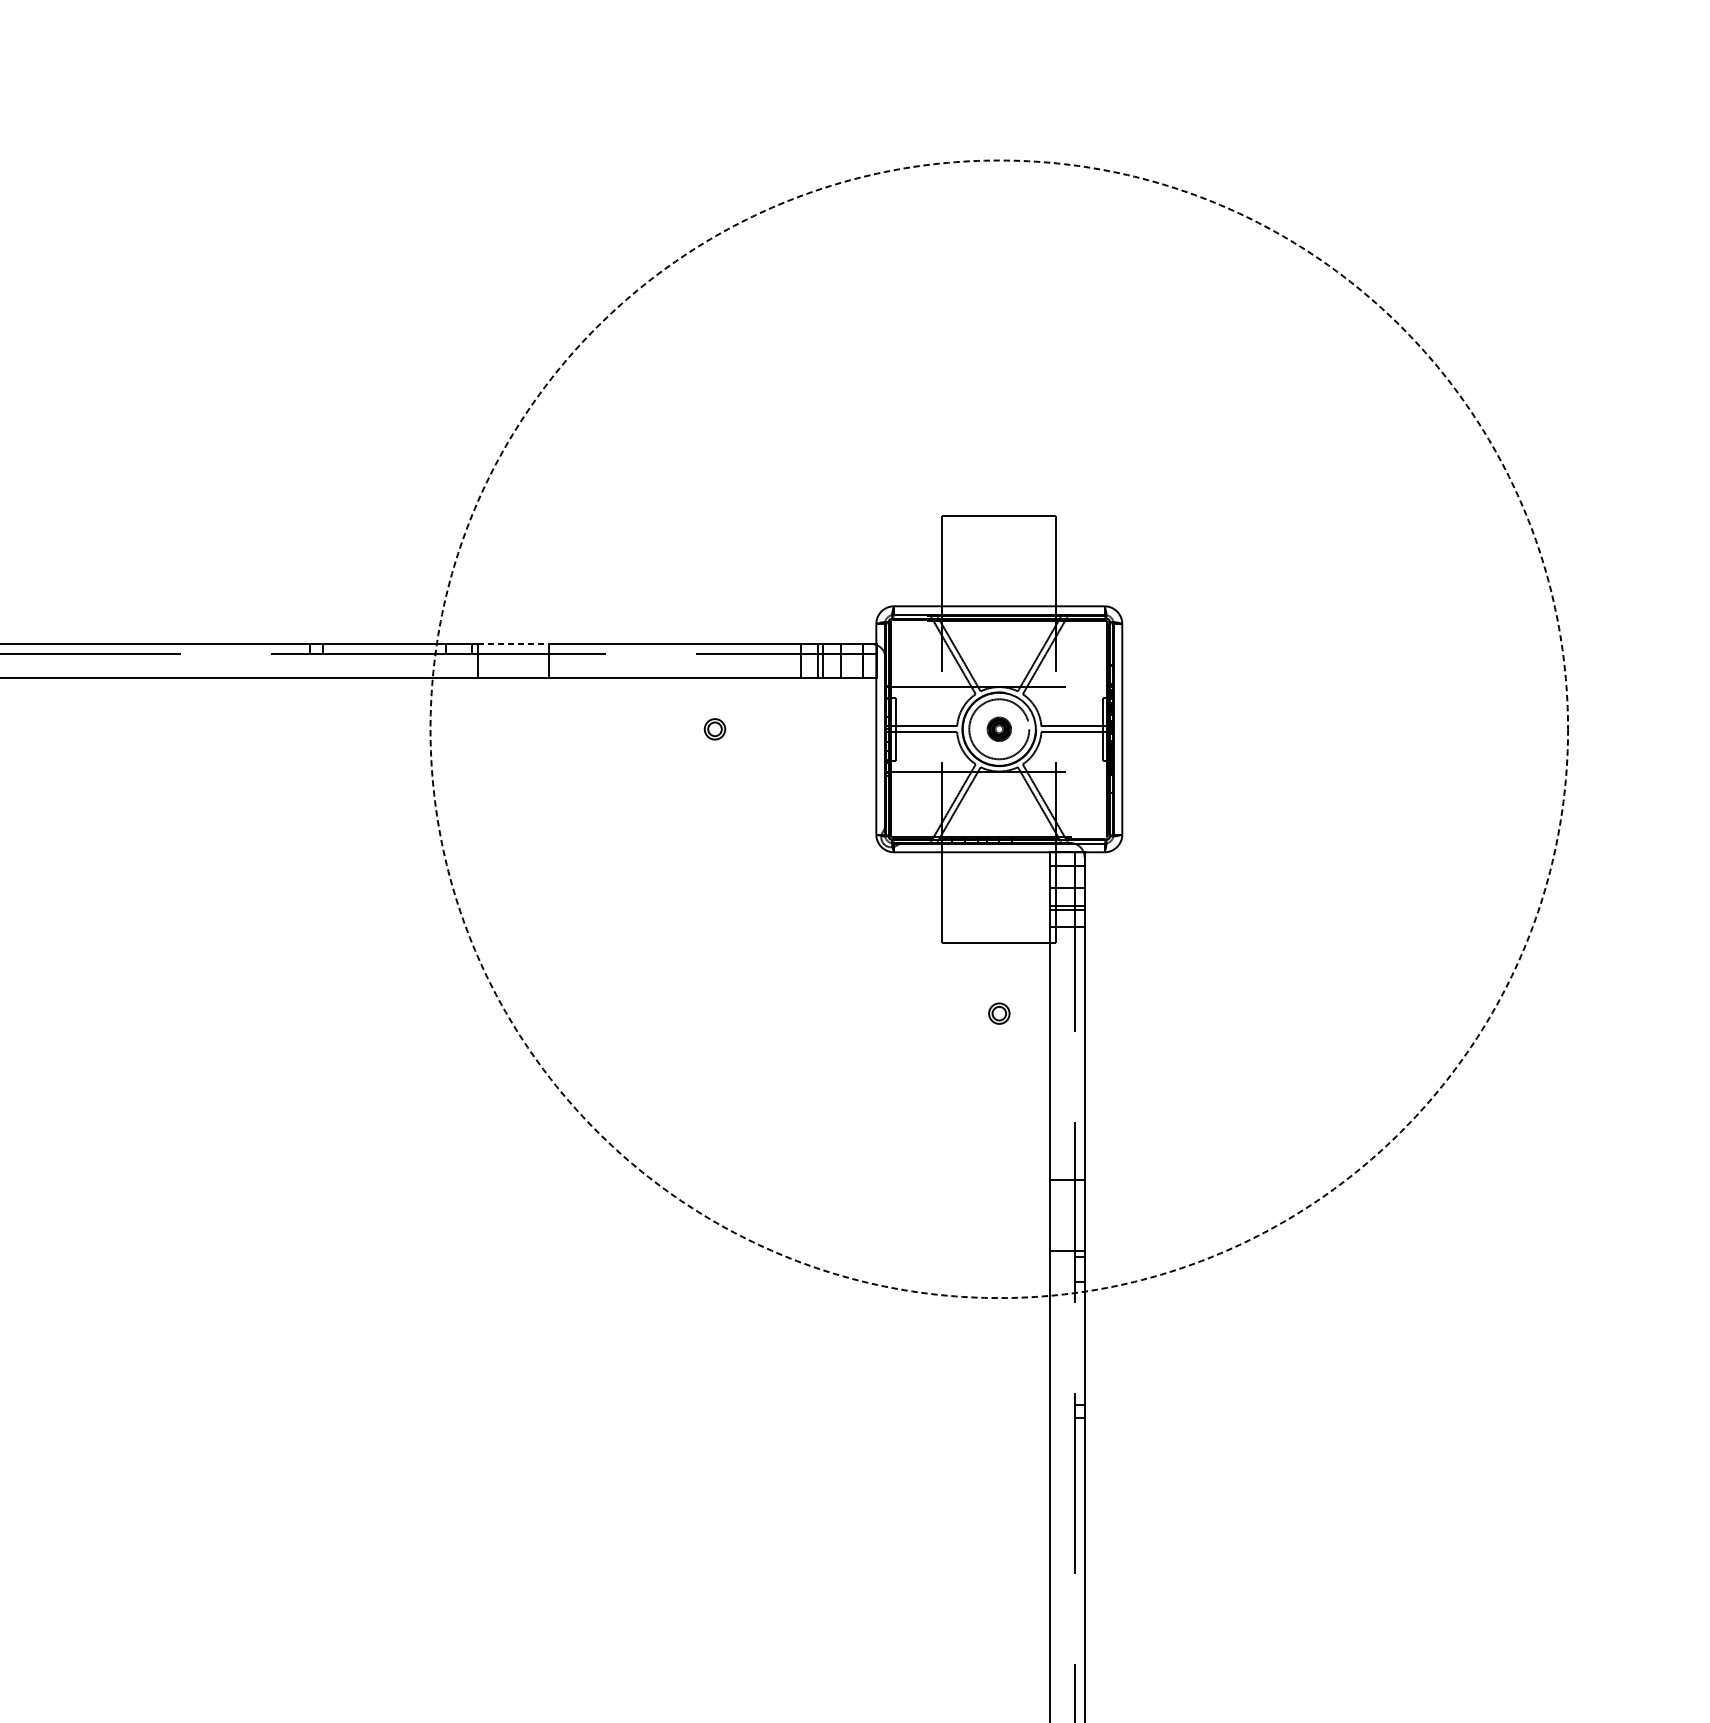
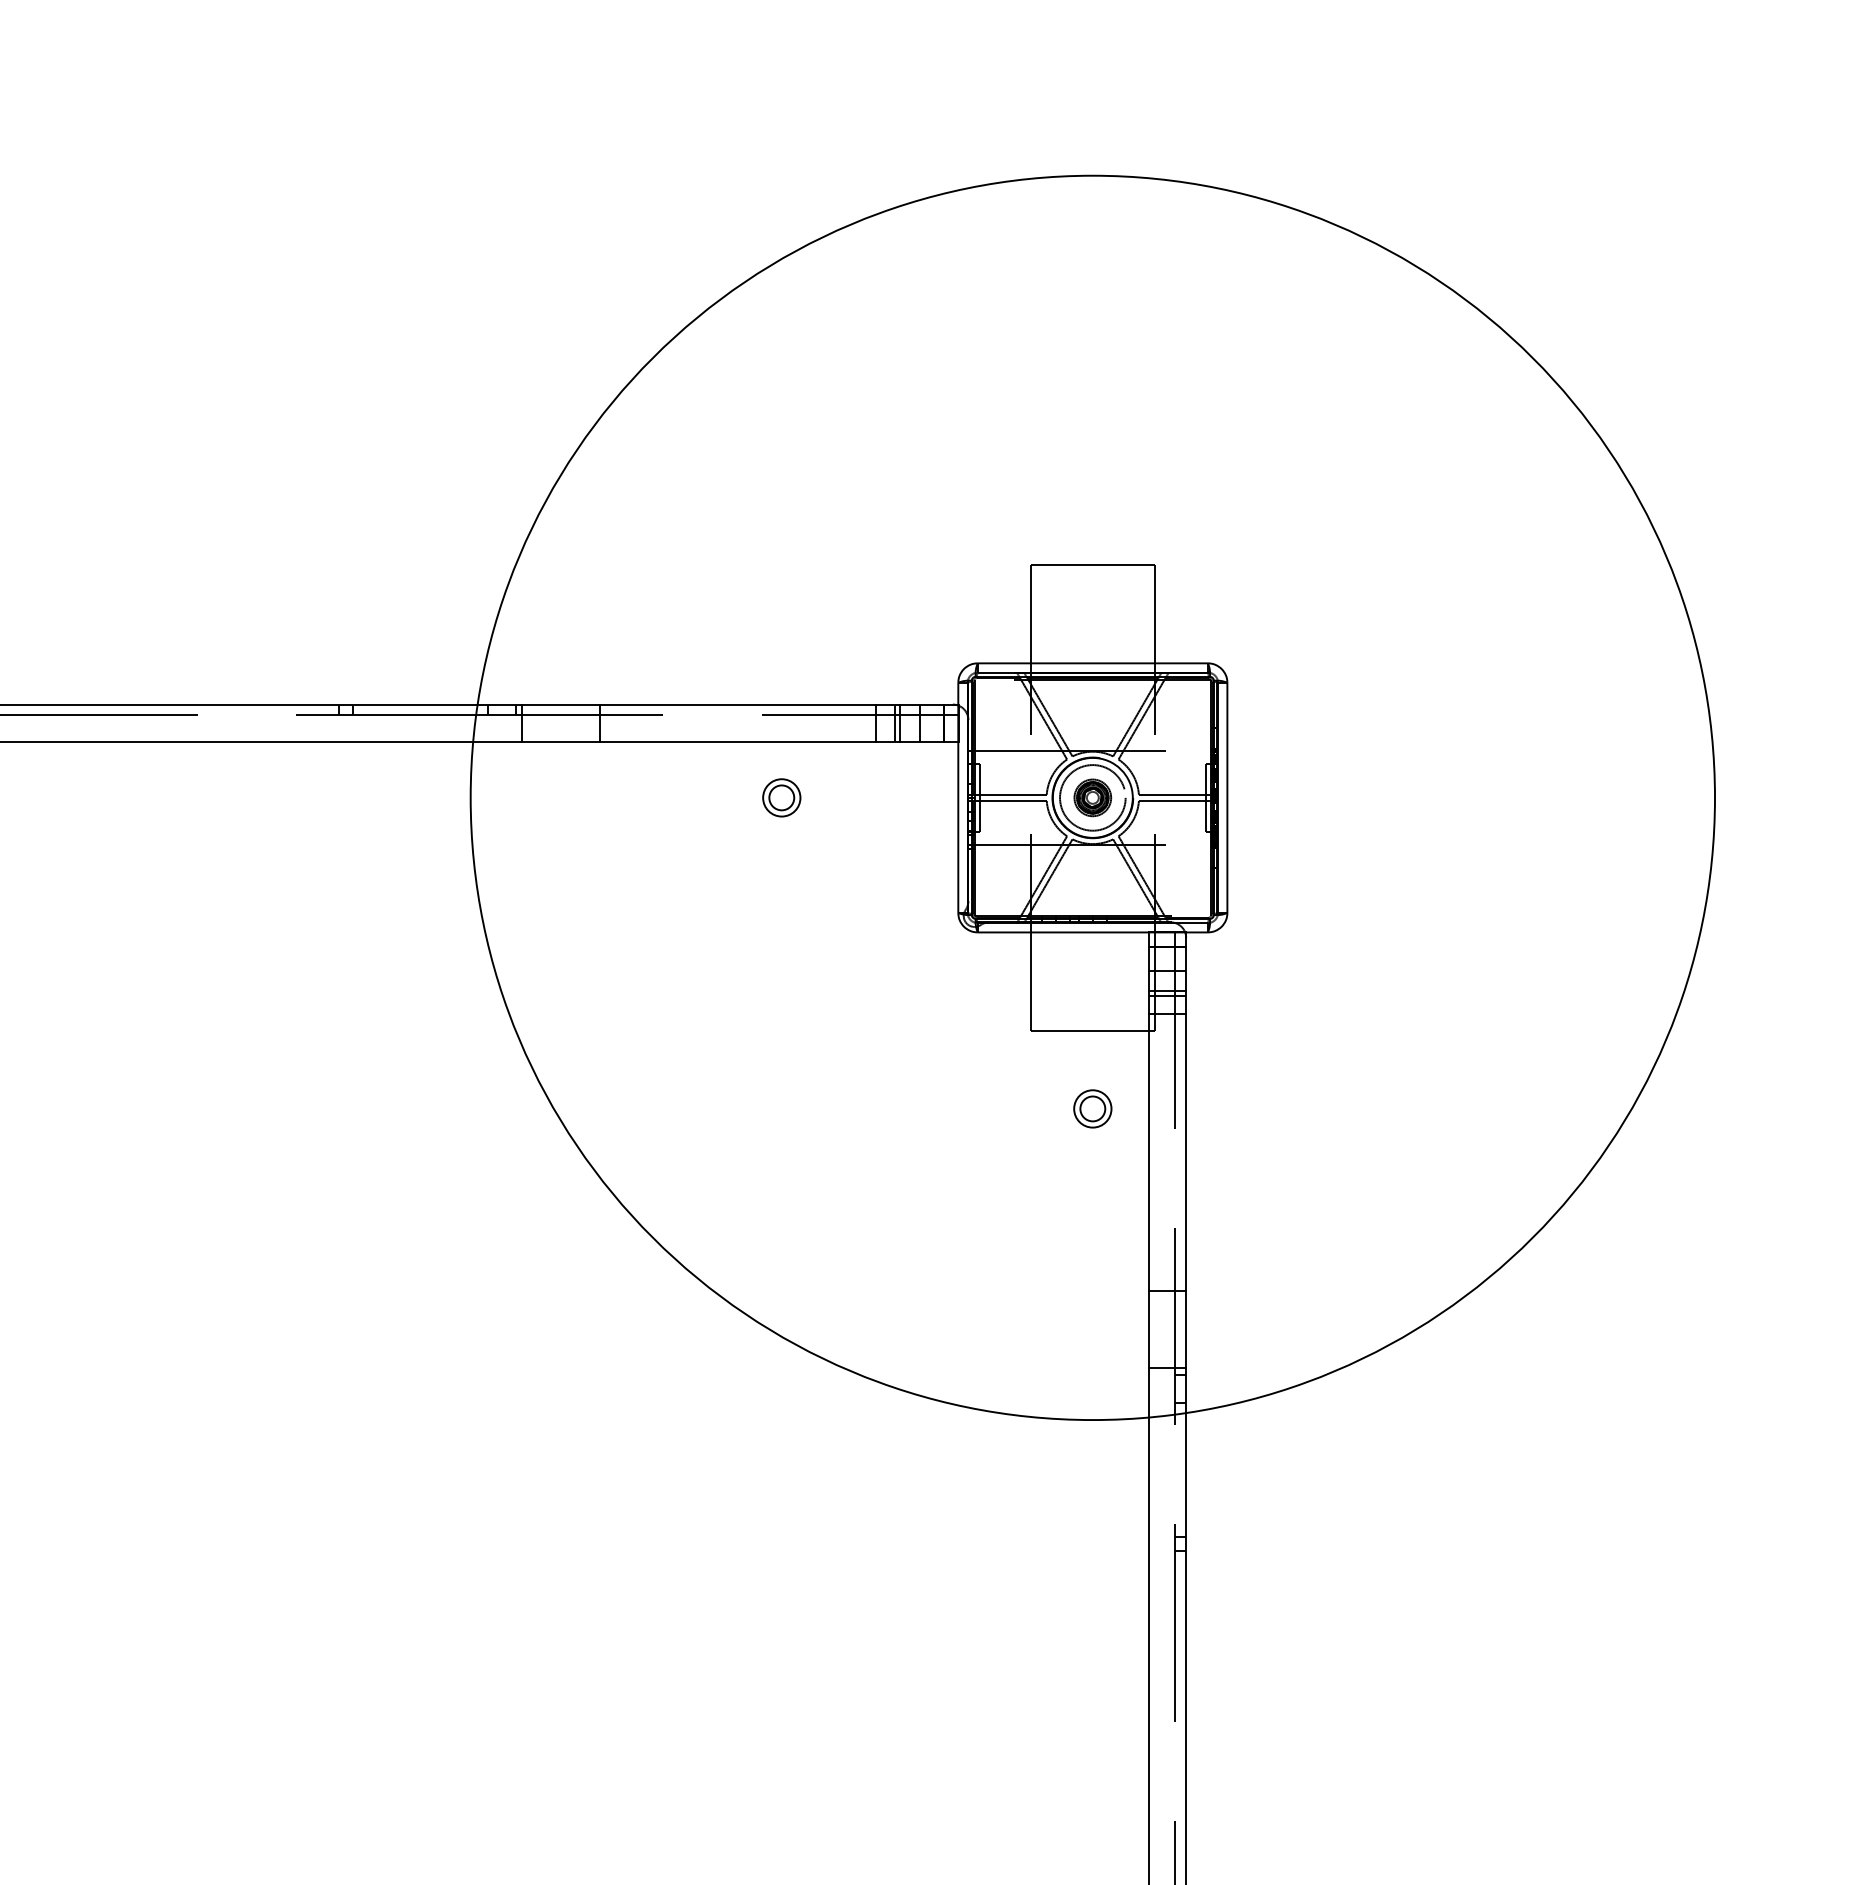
line: (513, 643) -> (561, 704), dashed -> solid
part: (714, 728) -> (781, 797), size x1.67
circle: (998, 728) -> (1092, 797), dashed -> solid
part: (998, 728) -> (1092, 797), size x1.43
part: (998, 1013) -> (1092, 1108), size x1.67

